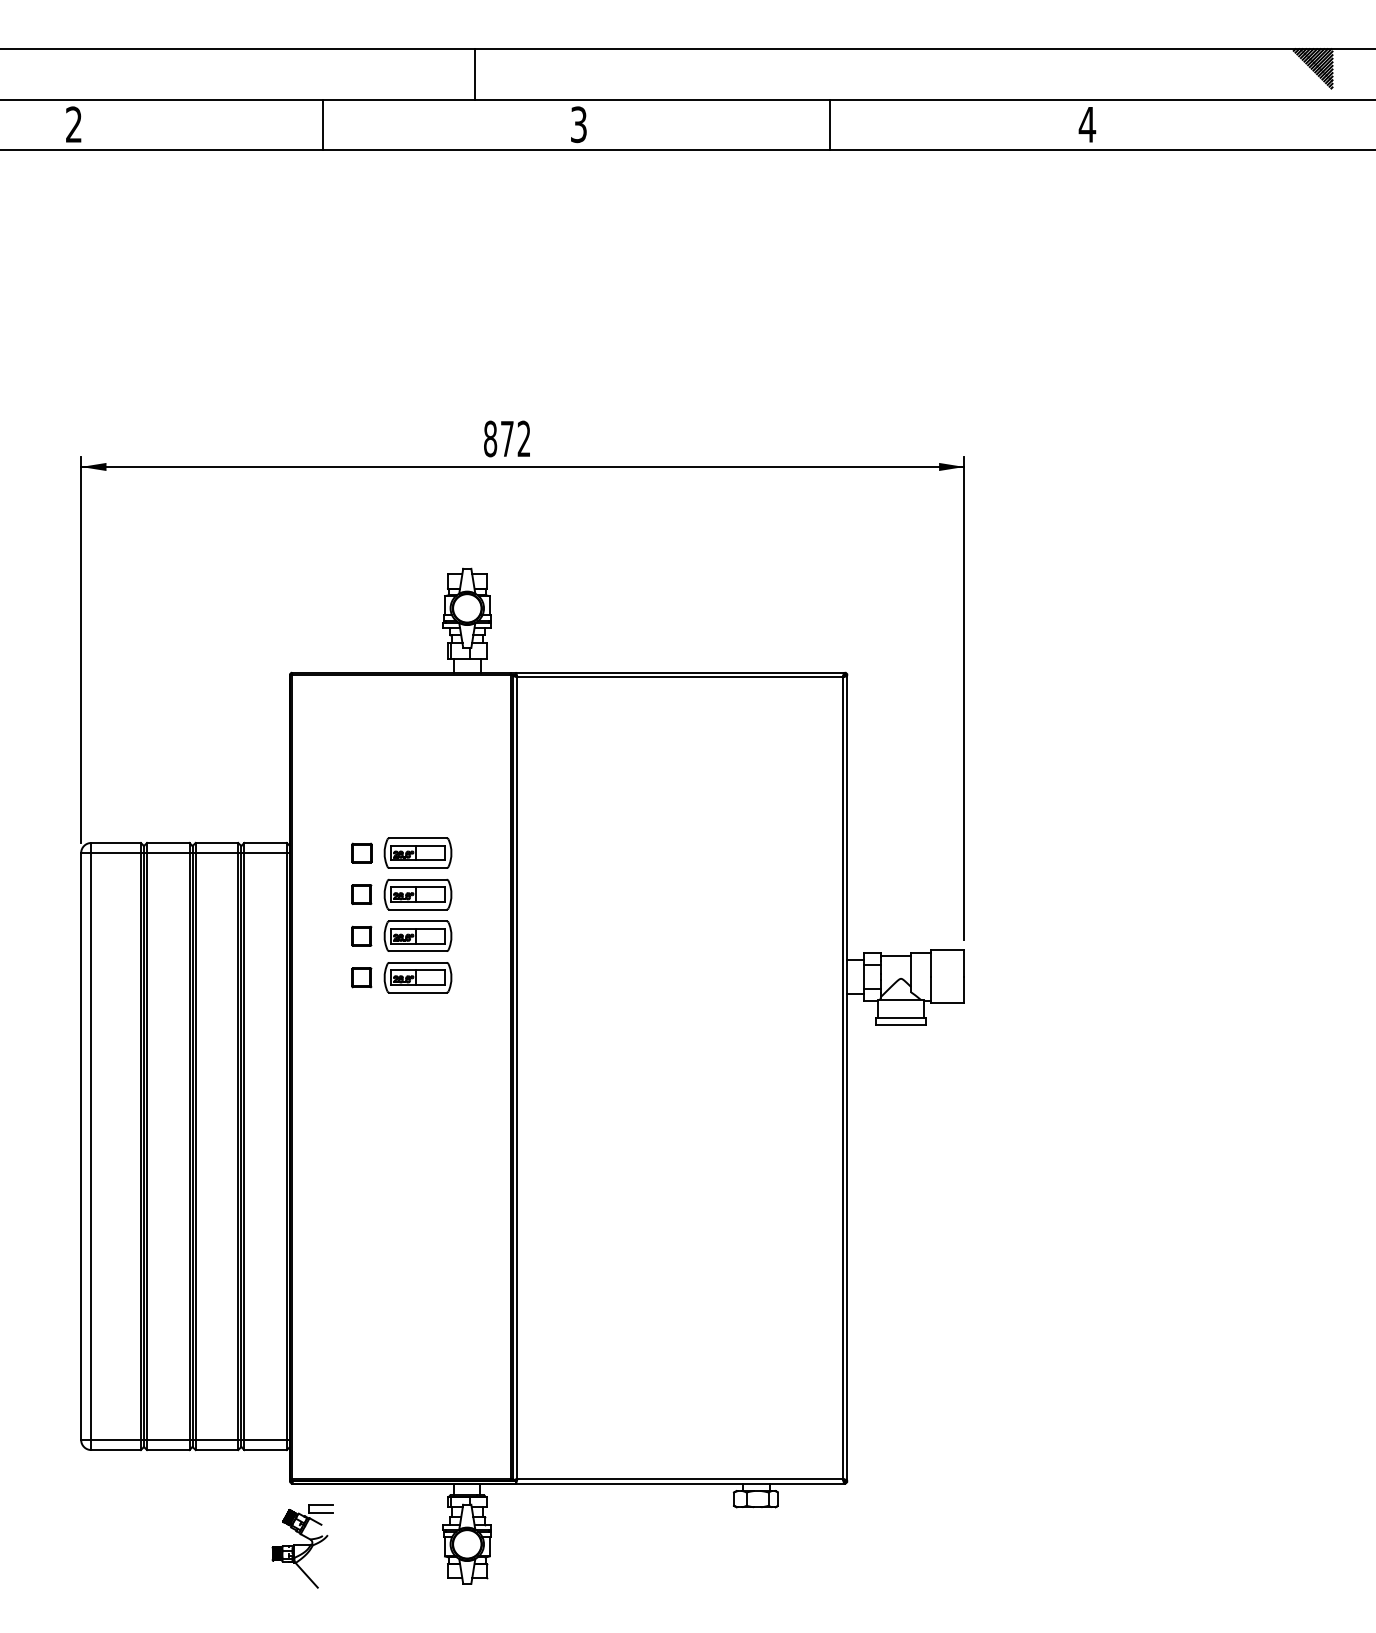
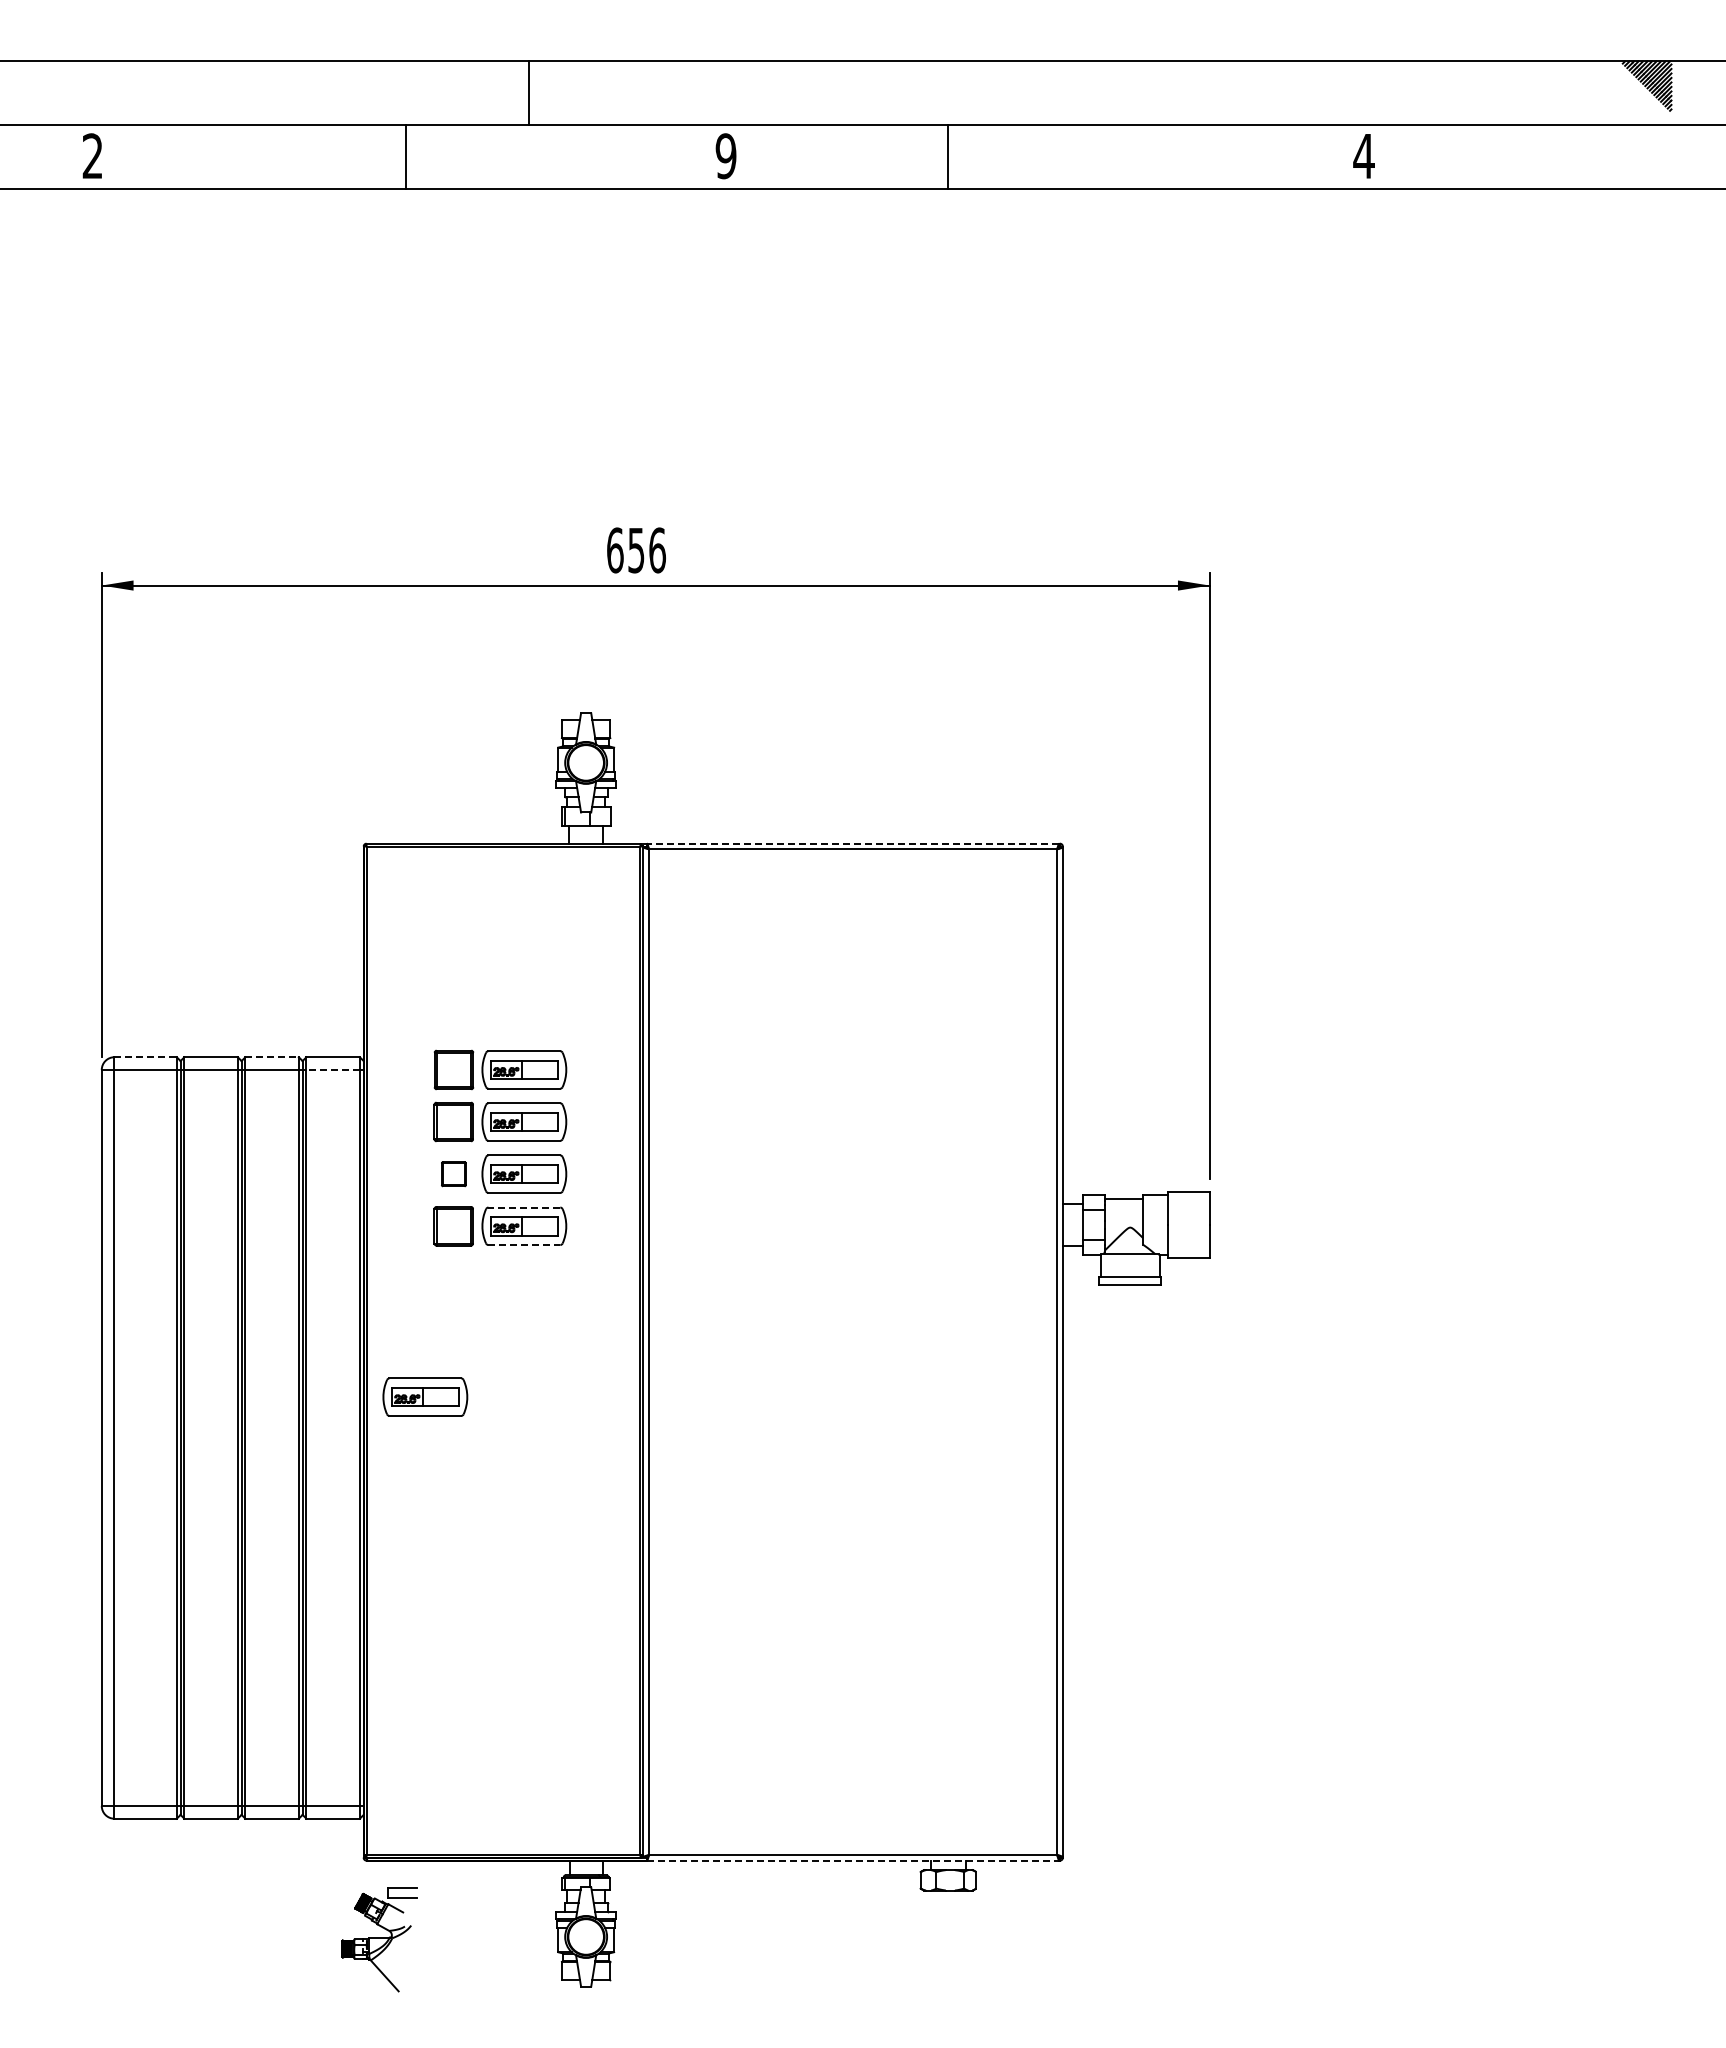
line: (475, 74) -> (529, 93), moved
text: (578, 124) -> (725, 156), 3 -> 9
line: (830, 124) -> (948, 156), moved
text: (507, 439) -> (636, 550), 872 -> 656
line: (679, 672) -> (852, 843), solid -> dashed
line: (116, 843) -> (146, 1057), solid -> dashed
line: (217, 843) -> (272, 1057), solid -> dashed
line: (265, 852) -> (333, 1069), solid -> dashed
part: (361, 852) -> (453, 1069), size x1.6
part: (361, 894) -> (453, 1121), size x1.6
line: (418, 962) -> (524, 1207), solid -> dashed
part: (361, 977) -> (453, 1226), size x1.6
line: (418, 993) -> (524, 1245), solid -> dashed
part: (339, 1113) -> (425, 1396), added
line: (680, 1483) -> (853, 1860), solid -> dashed

